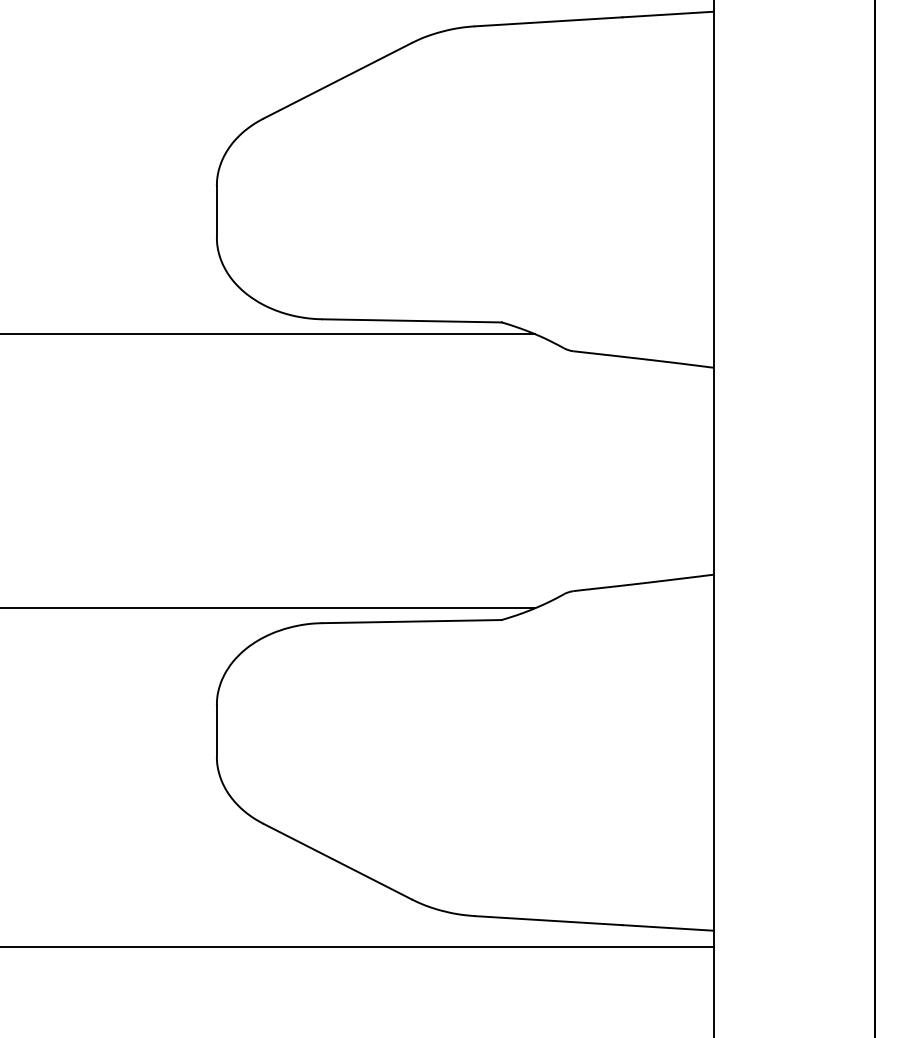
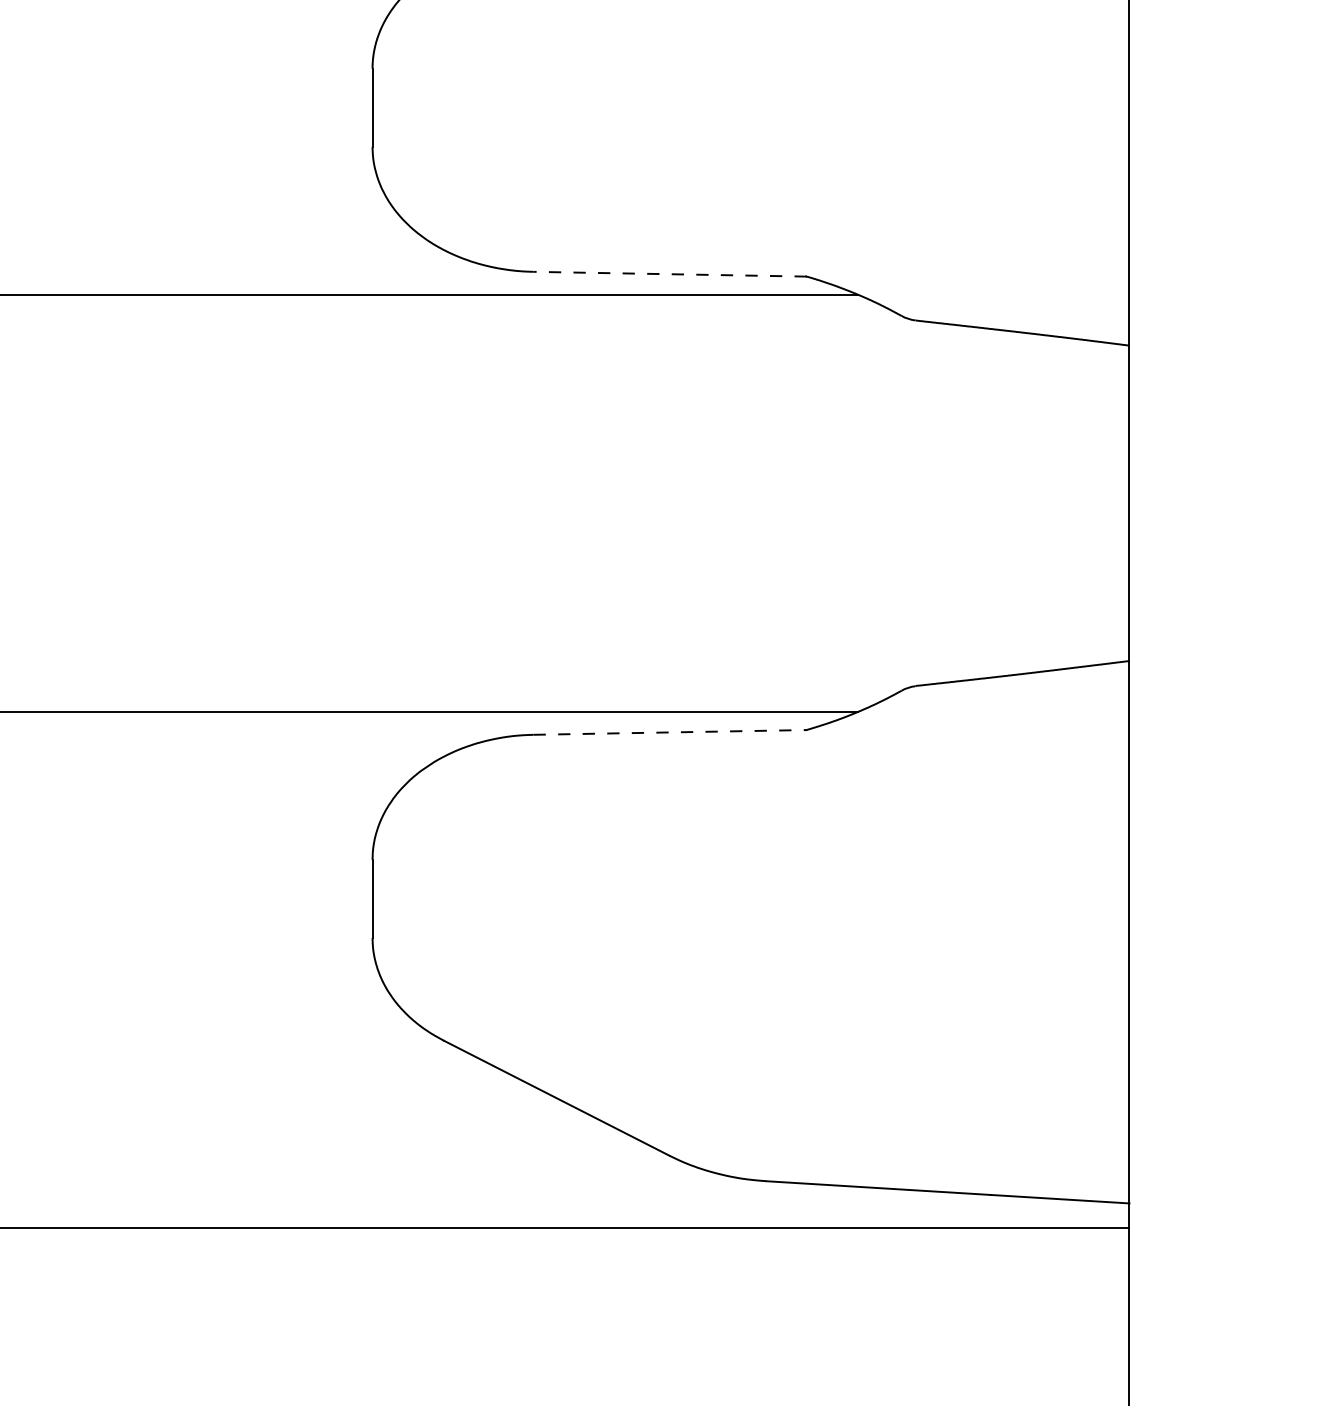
line: (412, 320) -> (670, 273), solid -> dashed
line: (412, 621) -> (670, 732), solid -> dashed

